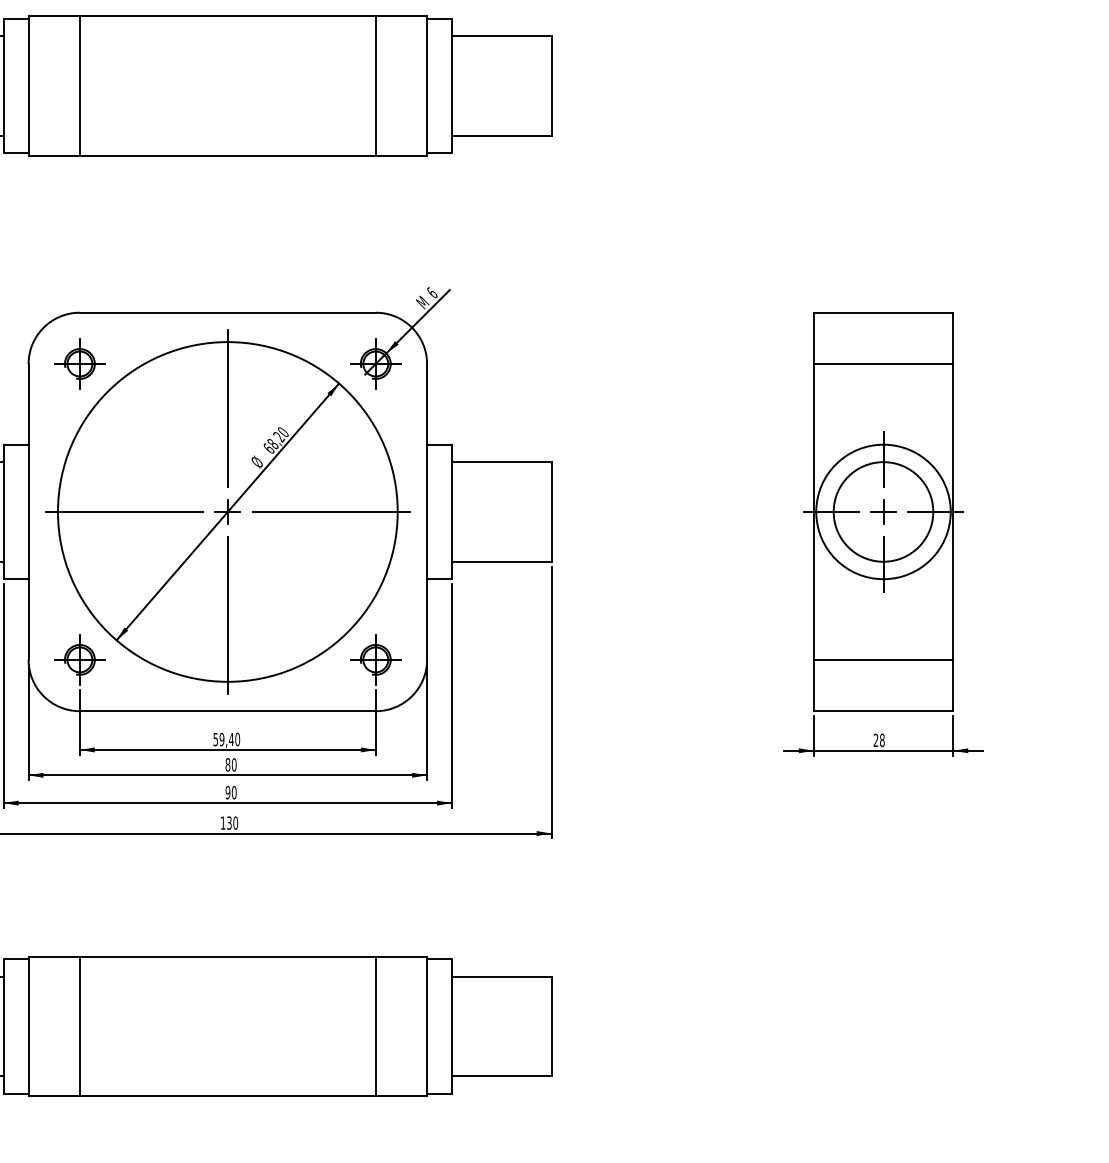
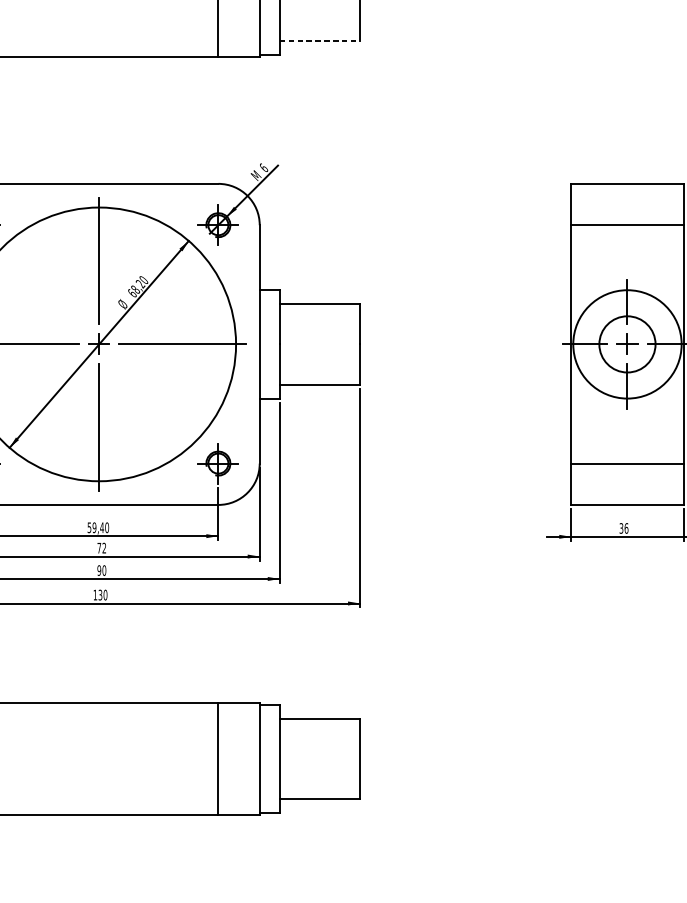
line: (501, 135) -> (319, 41), solid -> dashed
circle: (883, 511) -> (627, 344), size x0.7
text: (878, 740) -> (623, 528), 28 -> 36
text: (230, 764) -> (101, 547), 80 -> 72

